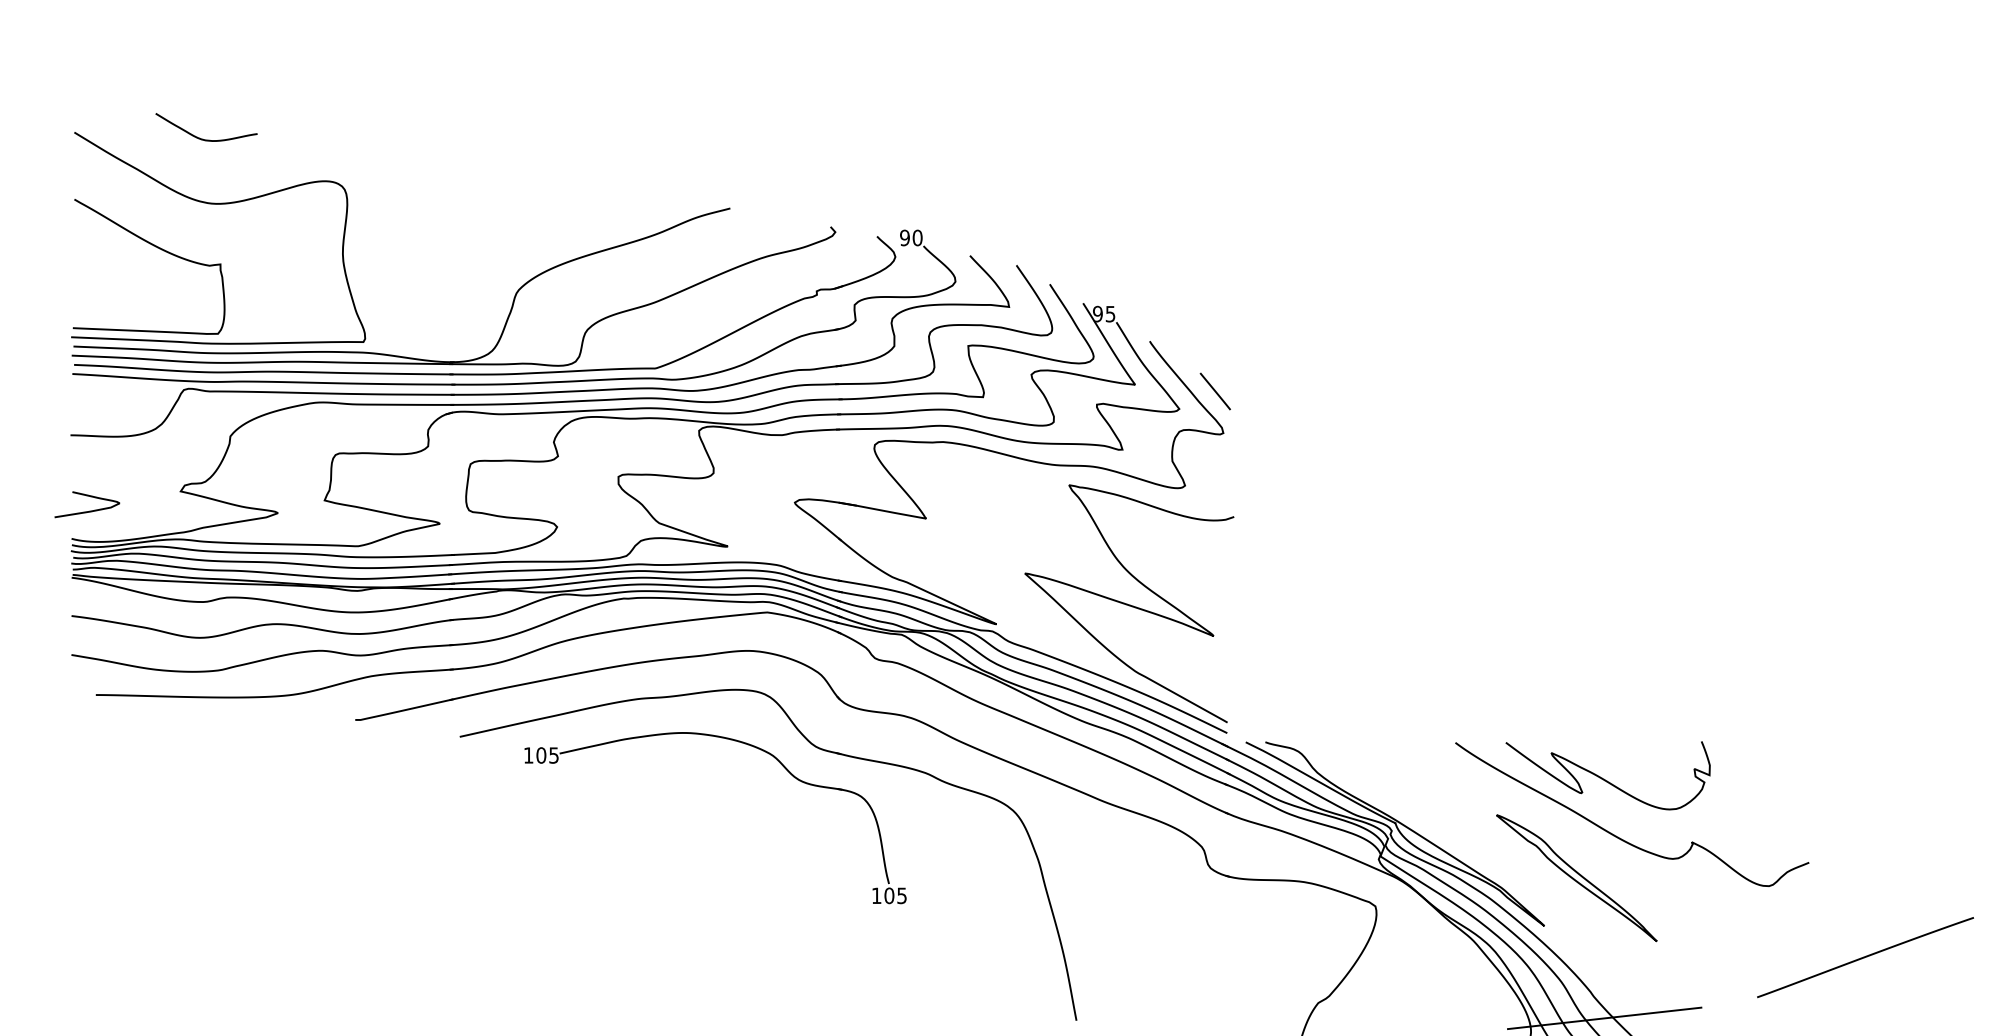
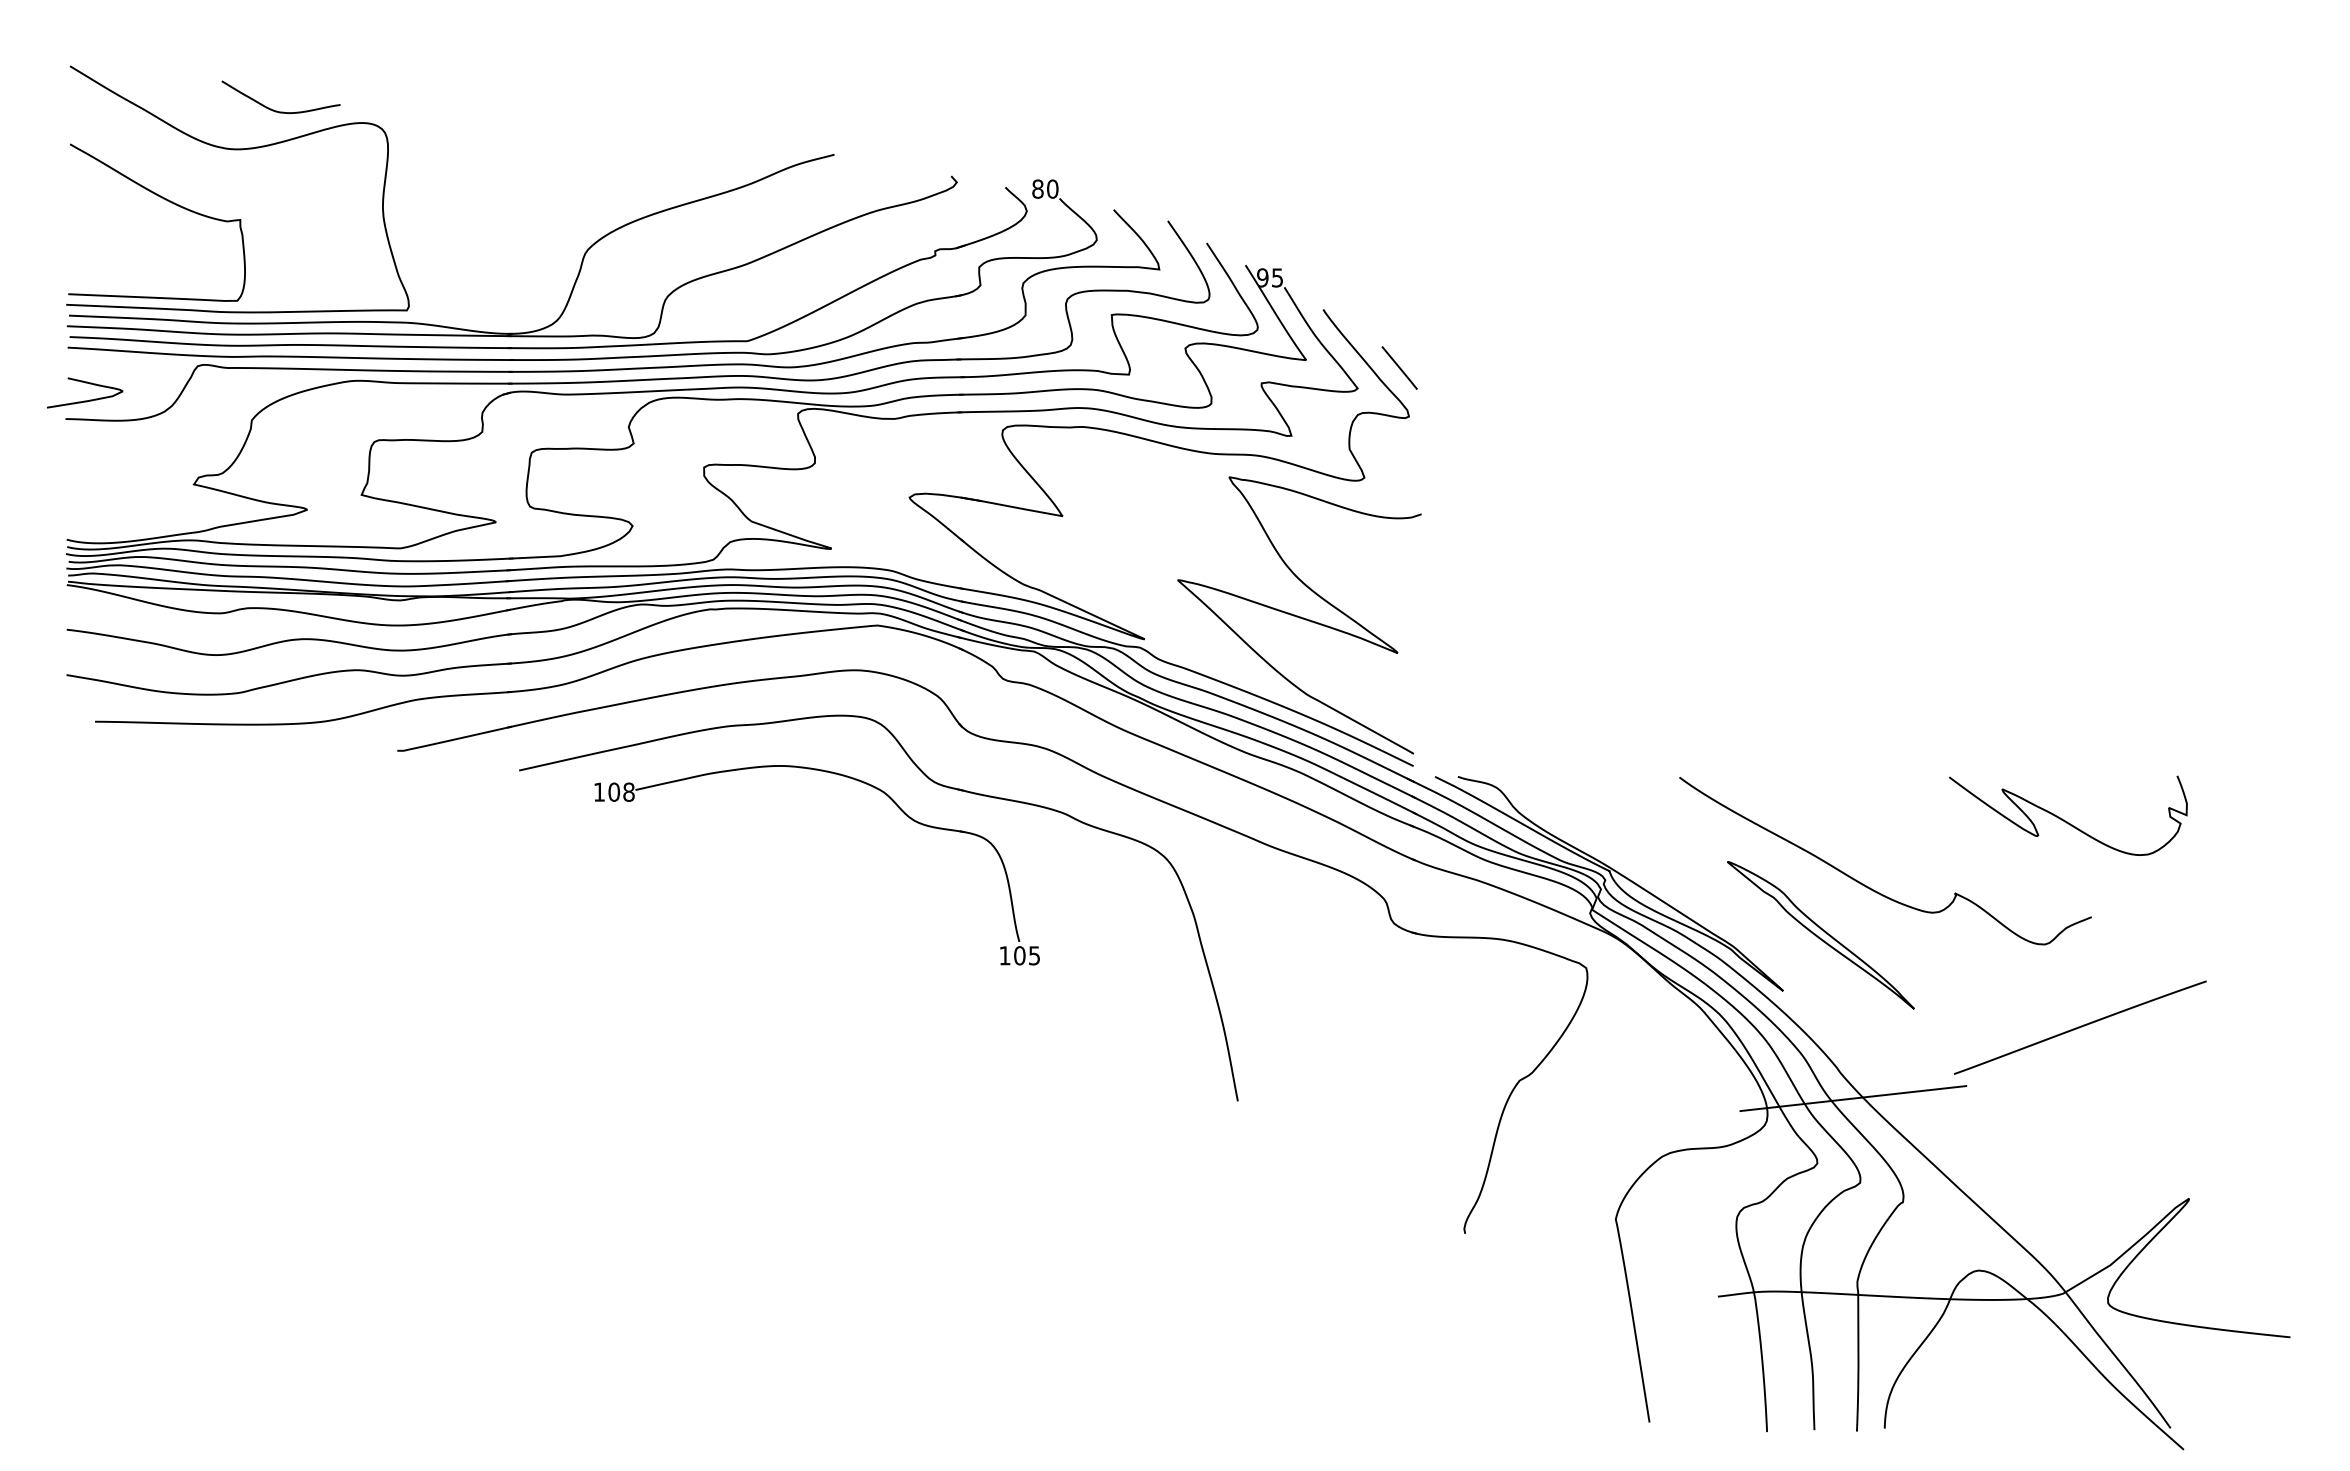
curve: (203, 138) -> (277, 110), moved
text: (904, 237) -> (1037, 188), 90 -> 80
curve: (87, 511) -> (85, 400), moved
text: (553, 754) -> (628, 791), 105 -> 108
curve: (1604, 778) -> (2064, 819), moved
curve: (1865, 957) -> (2080, 1027), moved

